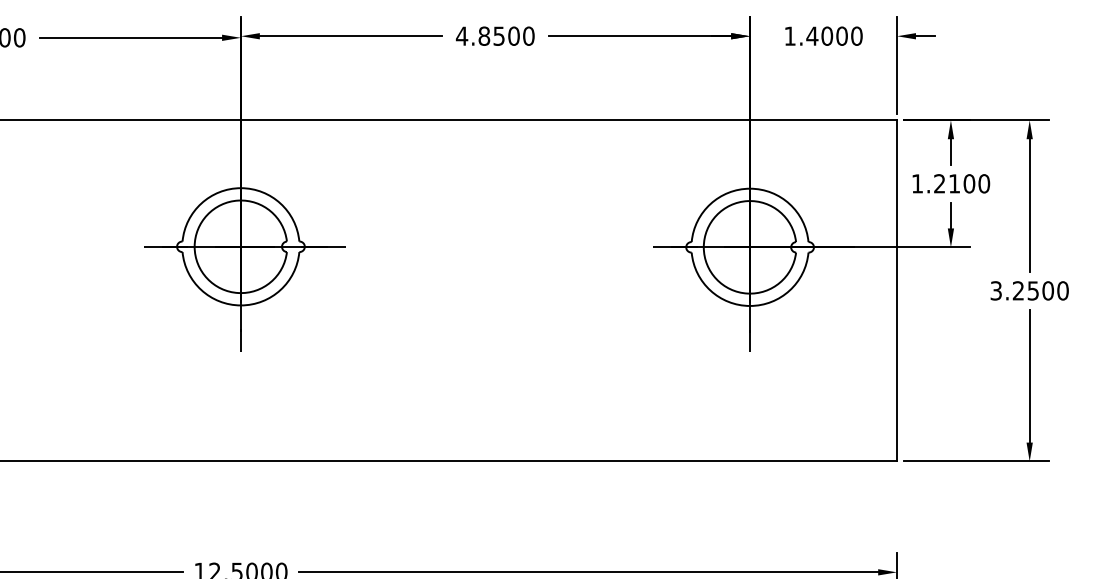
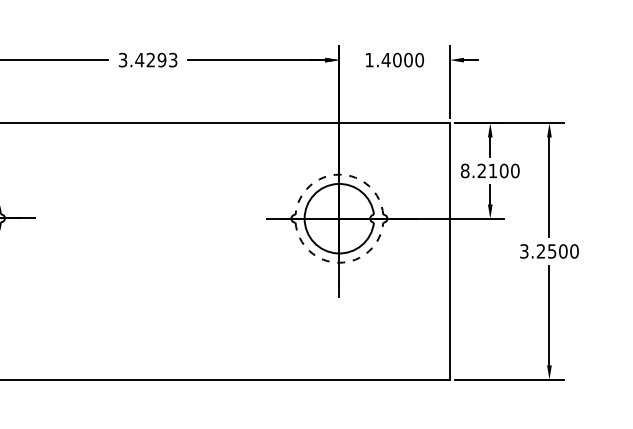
text: (494, 35) -> (147, 59), 4.8500 -> 3.4293
text: (917, 183) -> (465, 170), 1.2100 -> 8.2100
arc: (750, 188) -> (339, 174), solid -> dashed
arc: (750, 305) -> (339, 262), solid -> dashed

